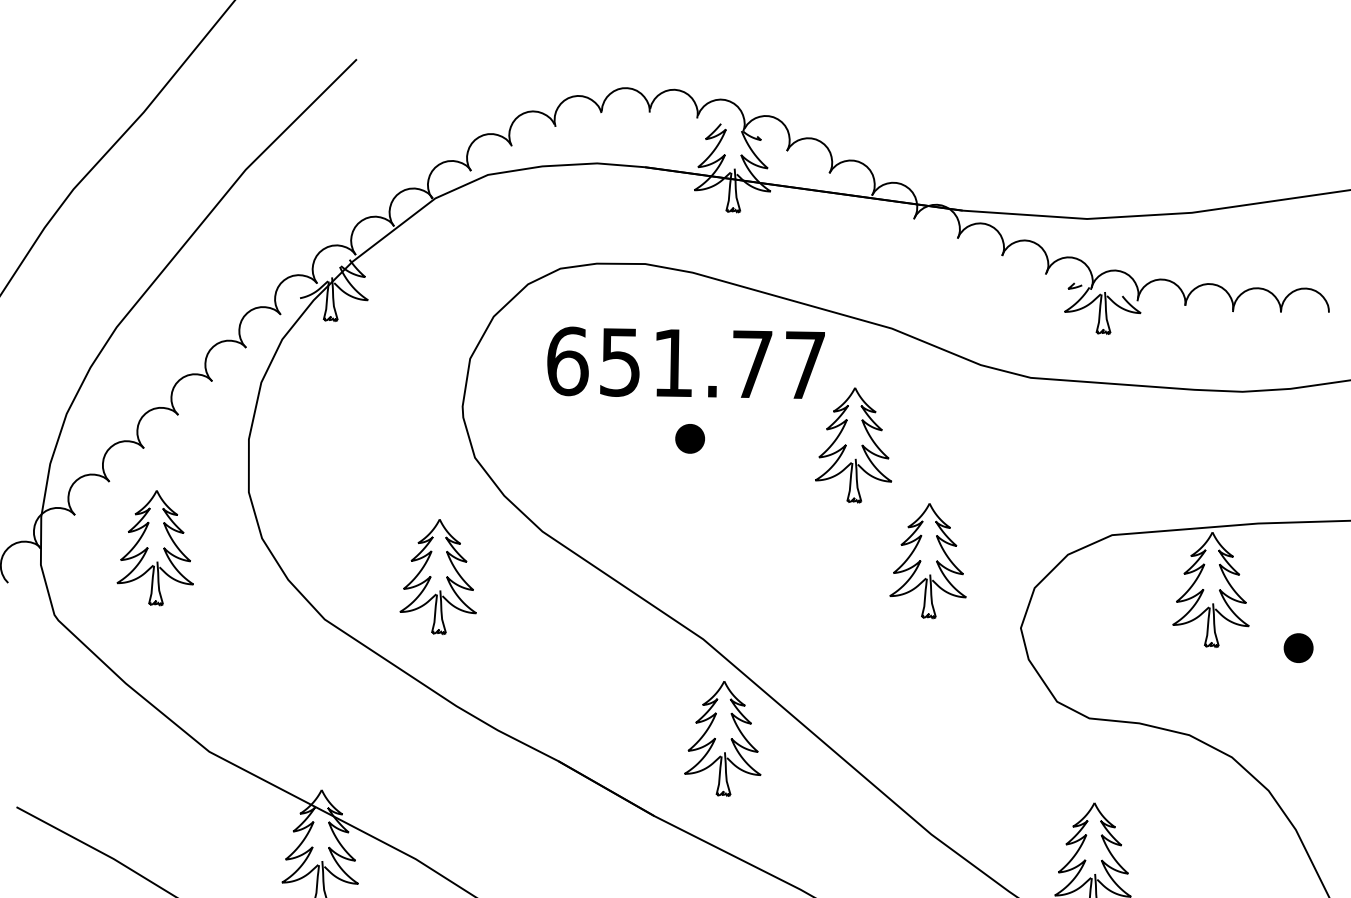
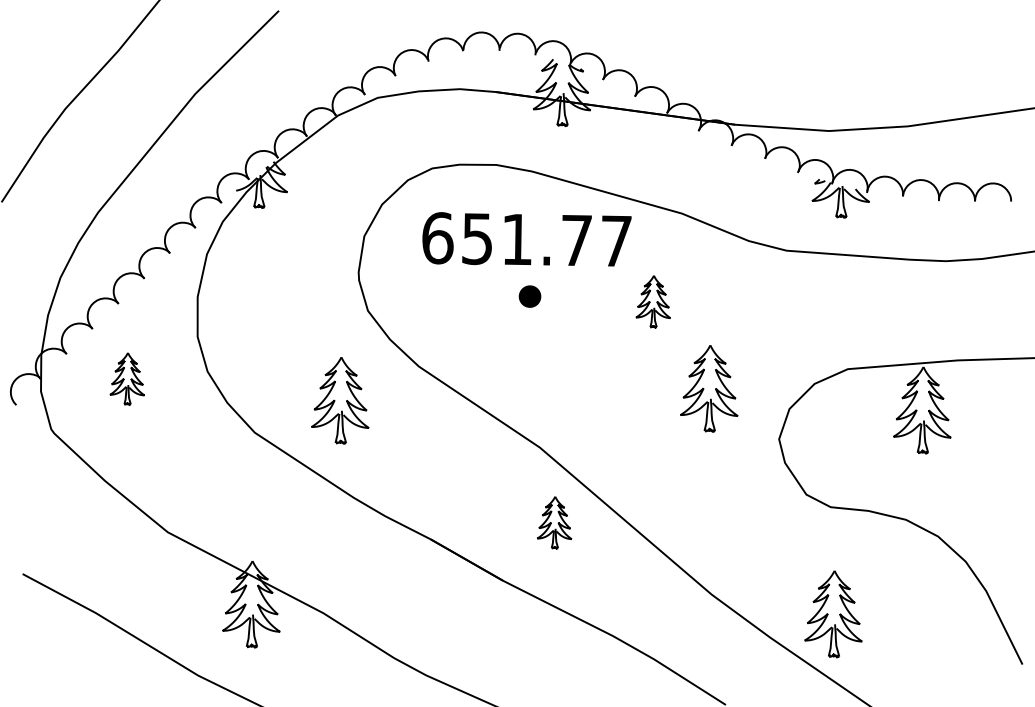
part: (854, 445) -> (653, 301), size x0.6
part: (155, 547) -> (127, 378), size x0.6
part: (1298, 648) -> (988, 454), removed
part: (722, 738) -> (554, 522), size x0.6

